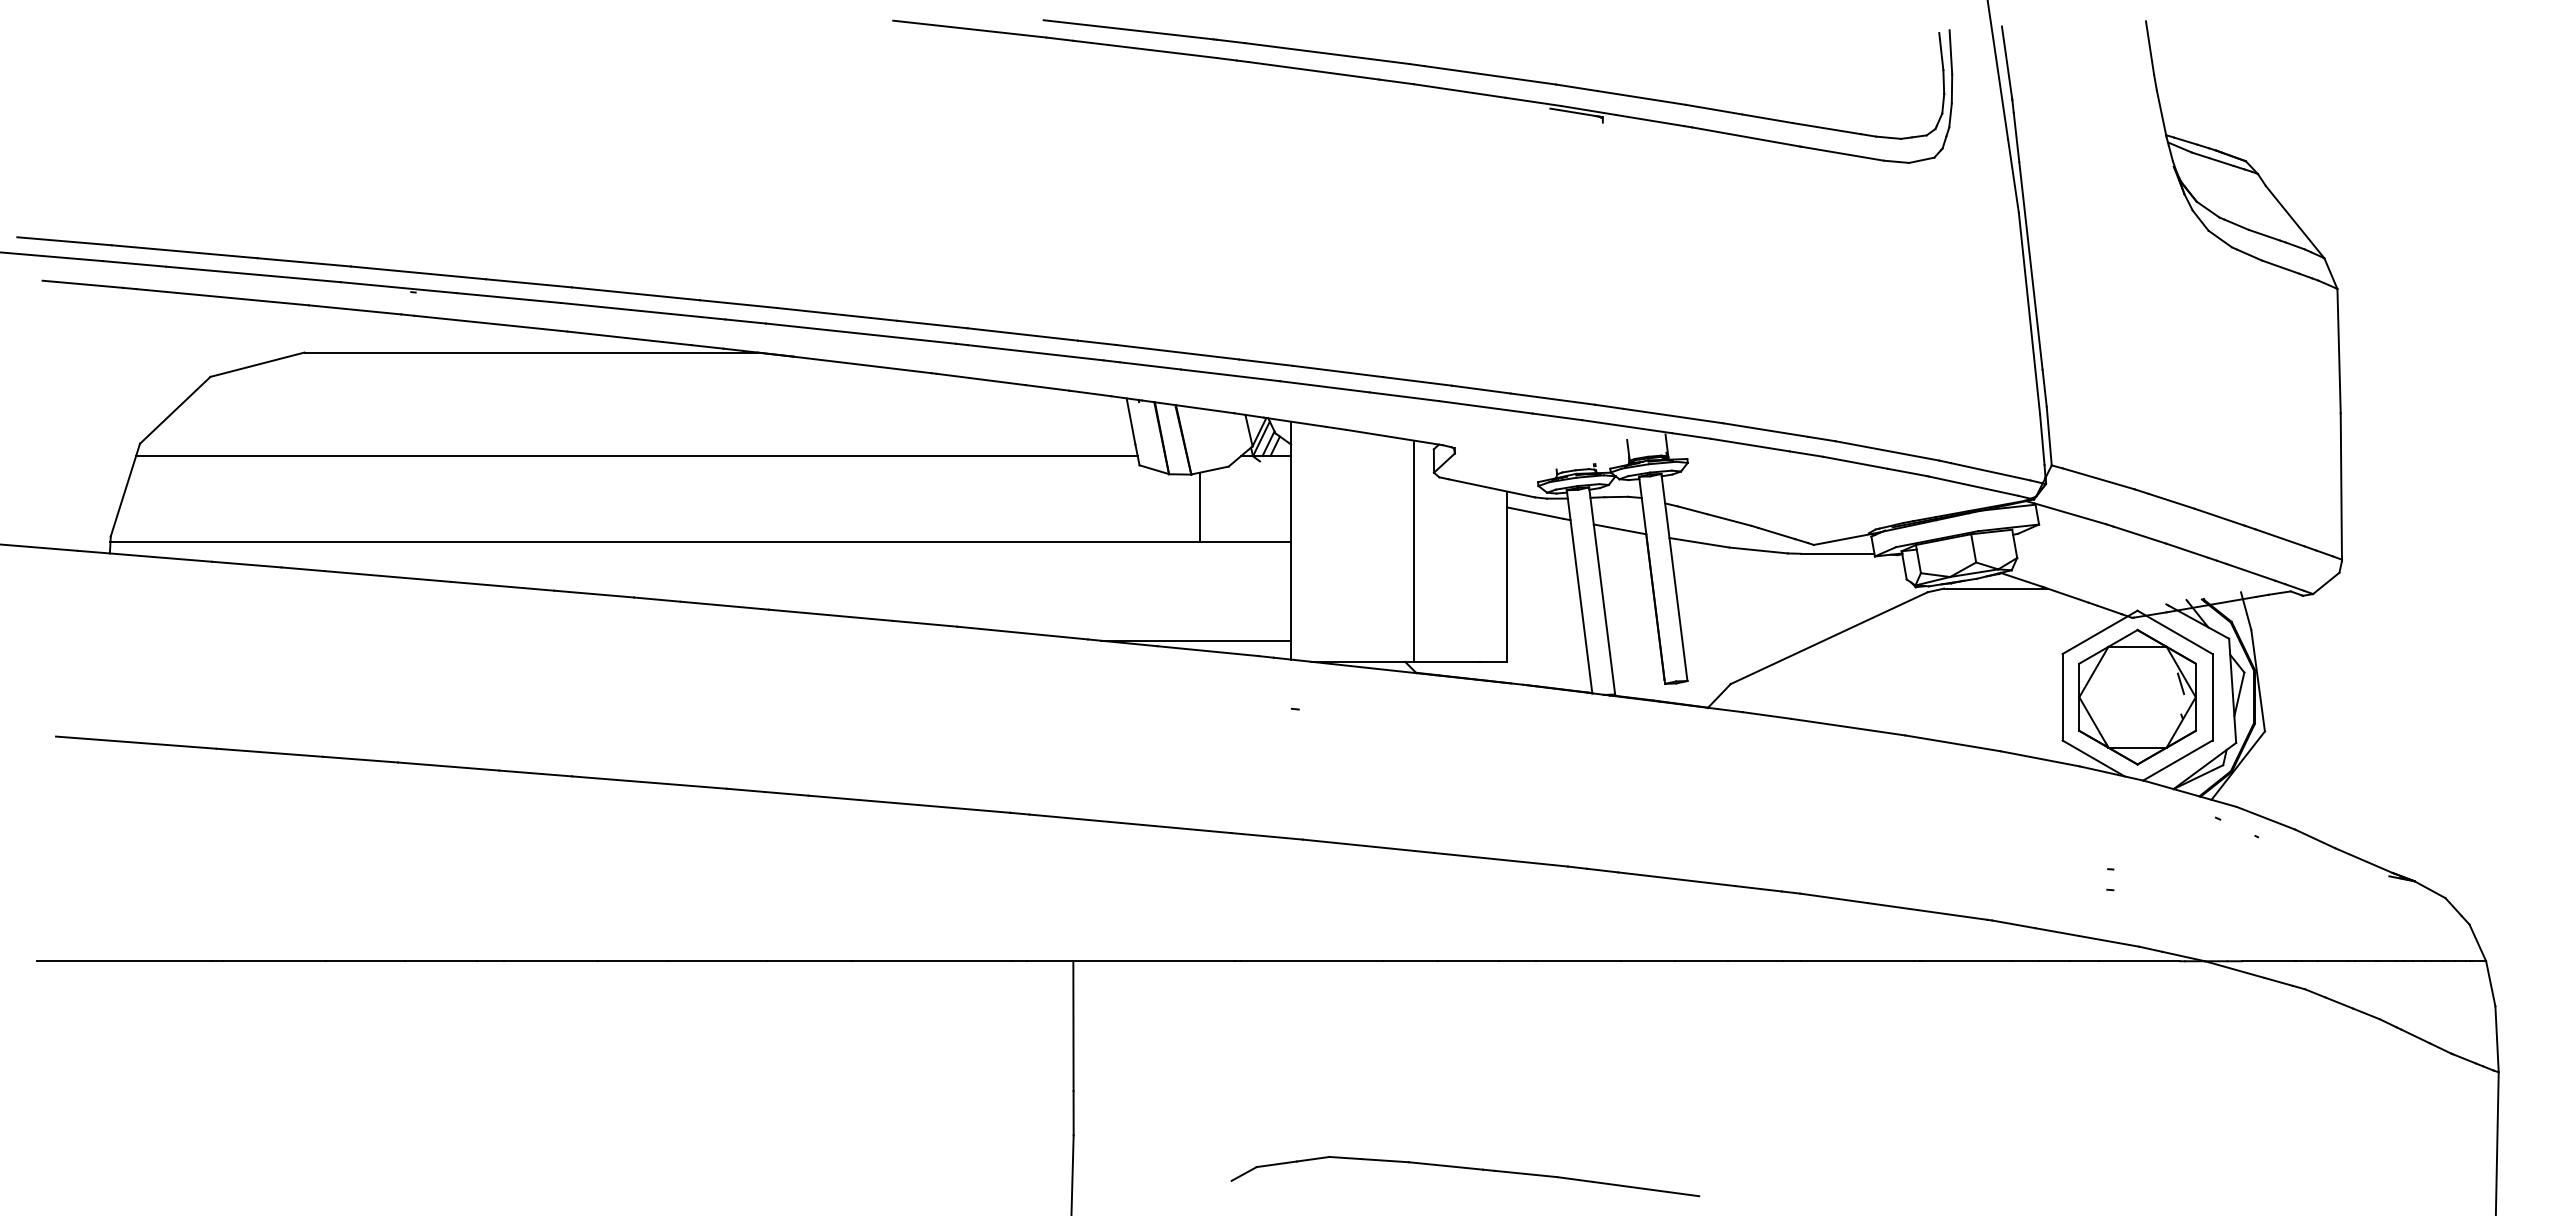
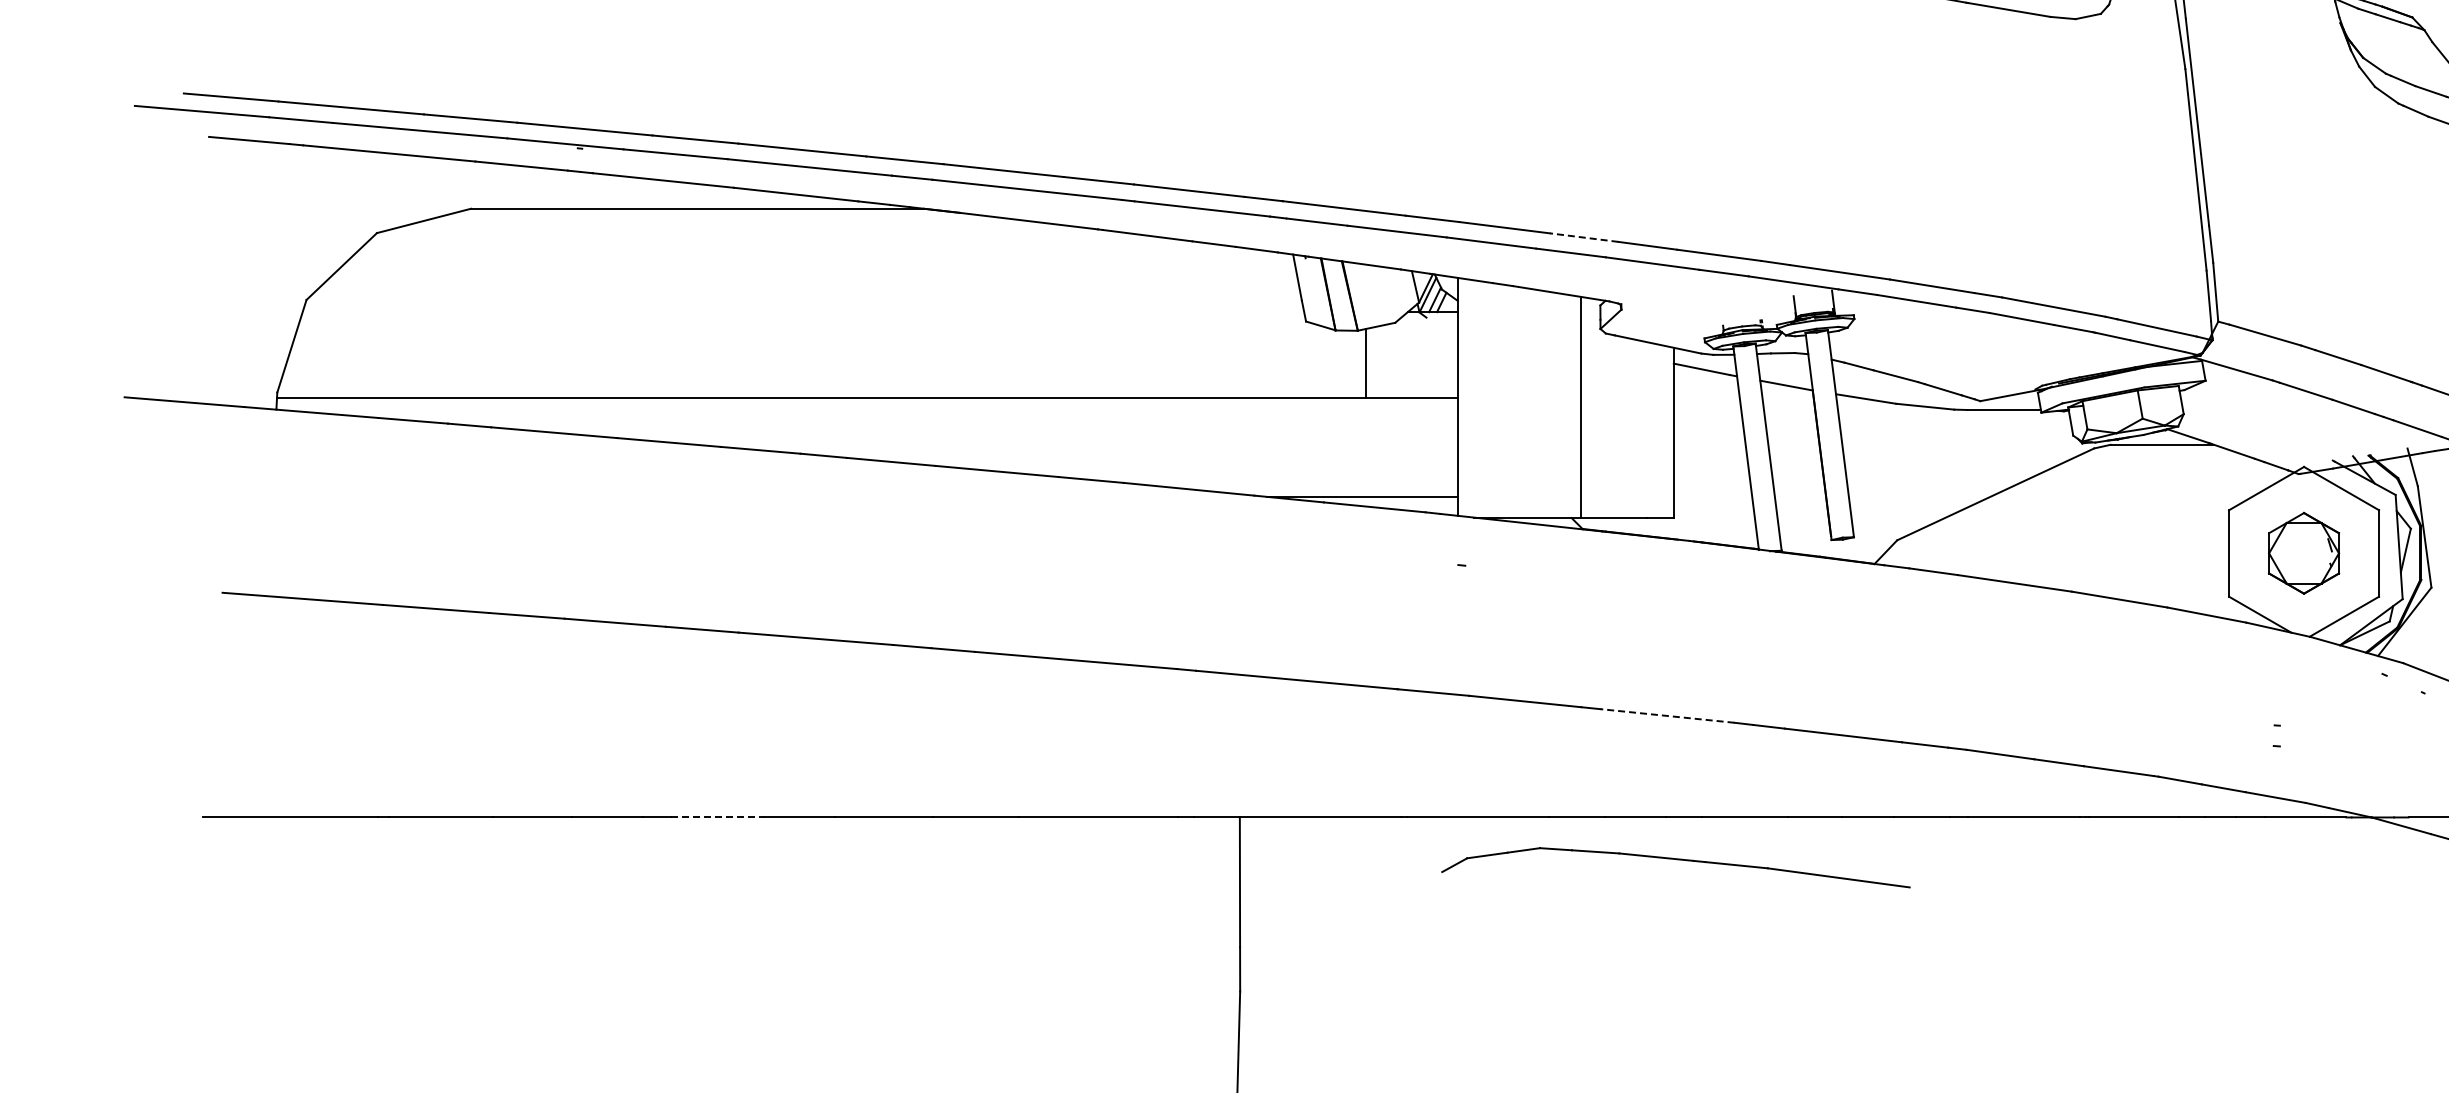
line: (1417, 381) -> (1584, 237), solid -> dashed
line: (636, 455) -> (803, 311), removed
part: (2137, 696) -> (2304, 552), size x0.6
line: (1500, 859) -> (1667, 715), solid -> dashed
line: (551, 961) -> (718, 817), solid -> dashed
part: (1468, 1169) -> (1679, 860), moved

